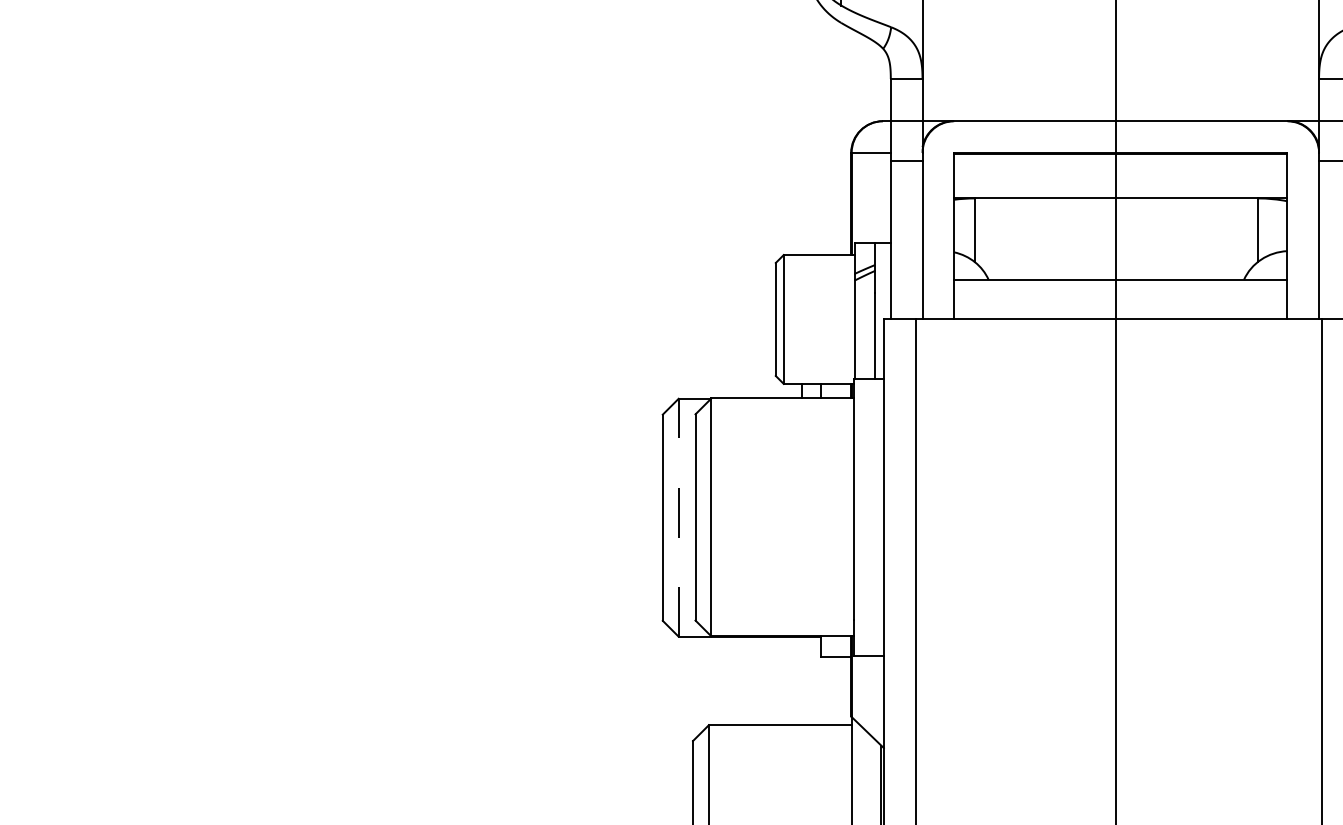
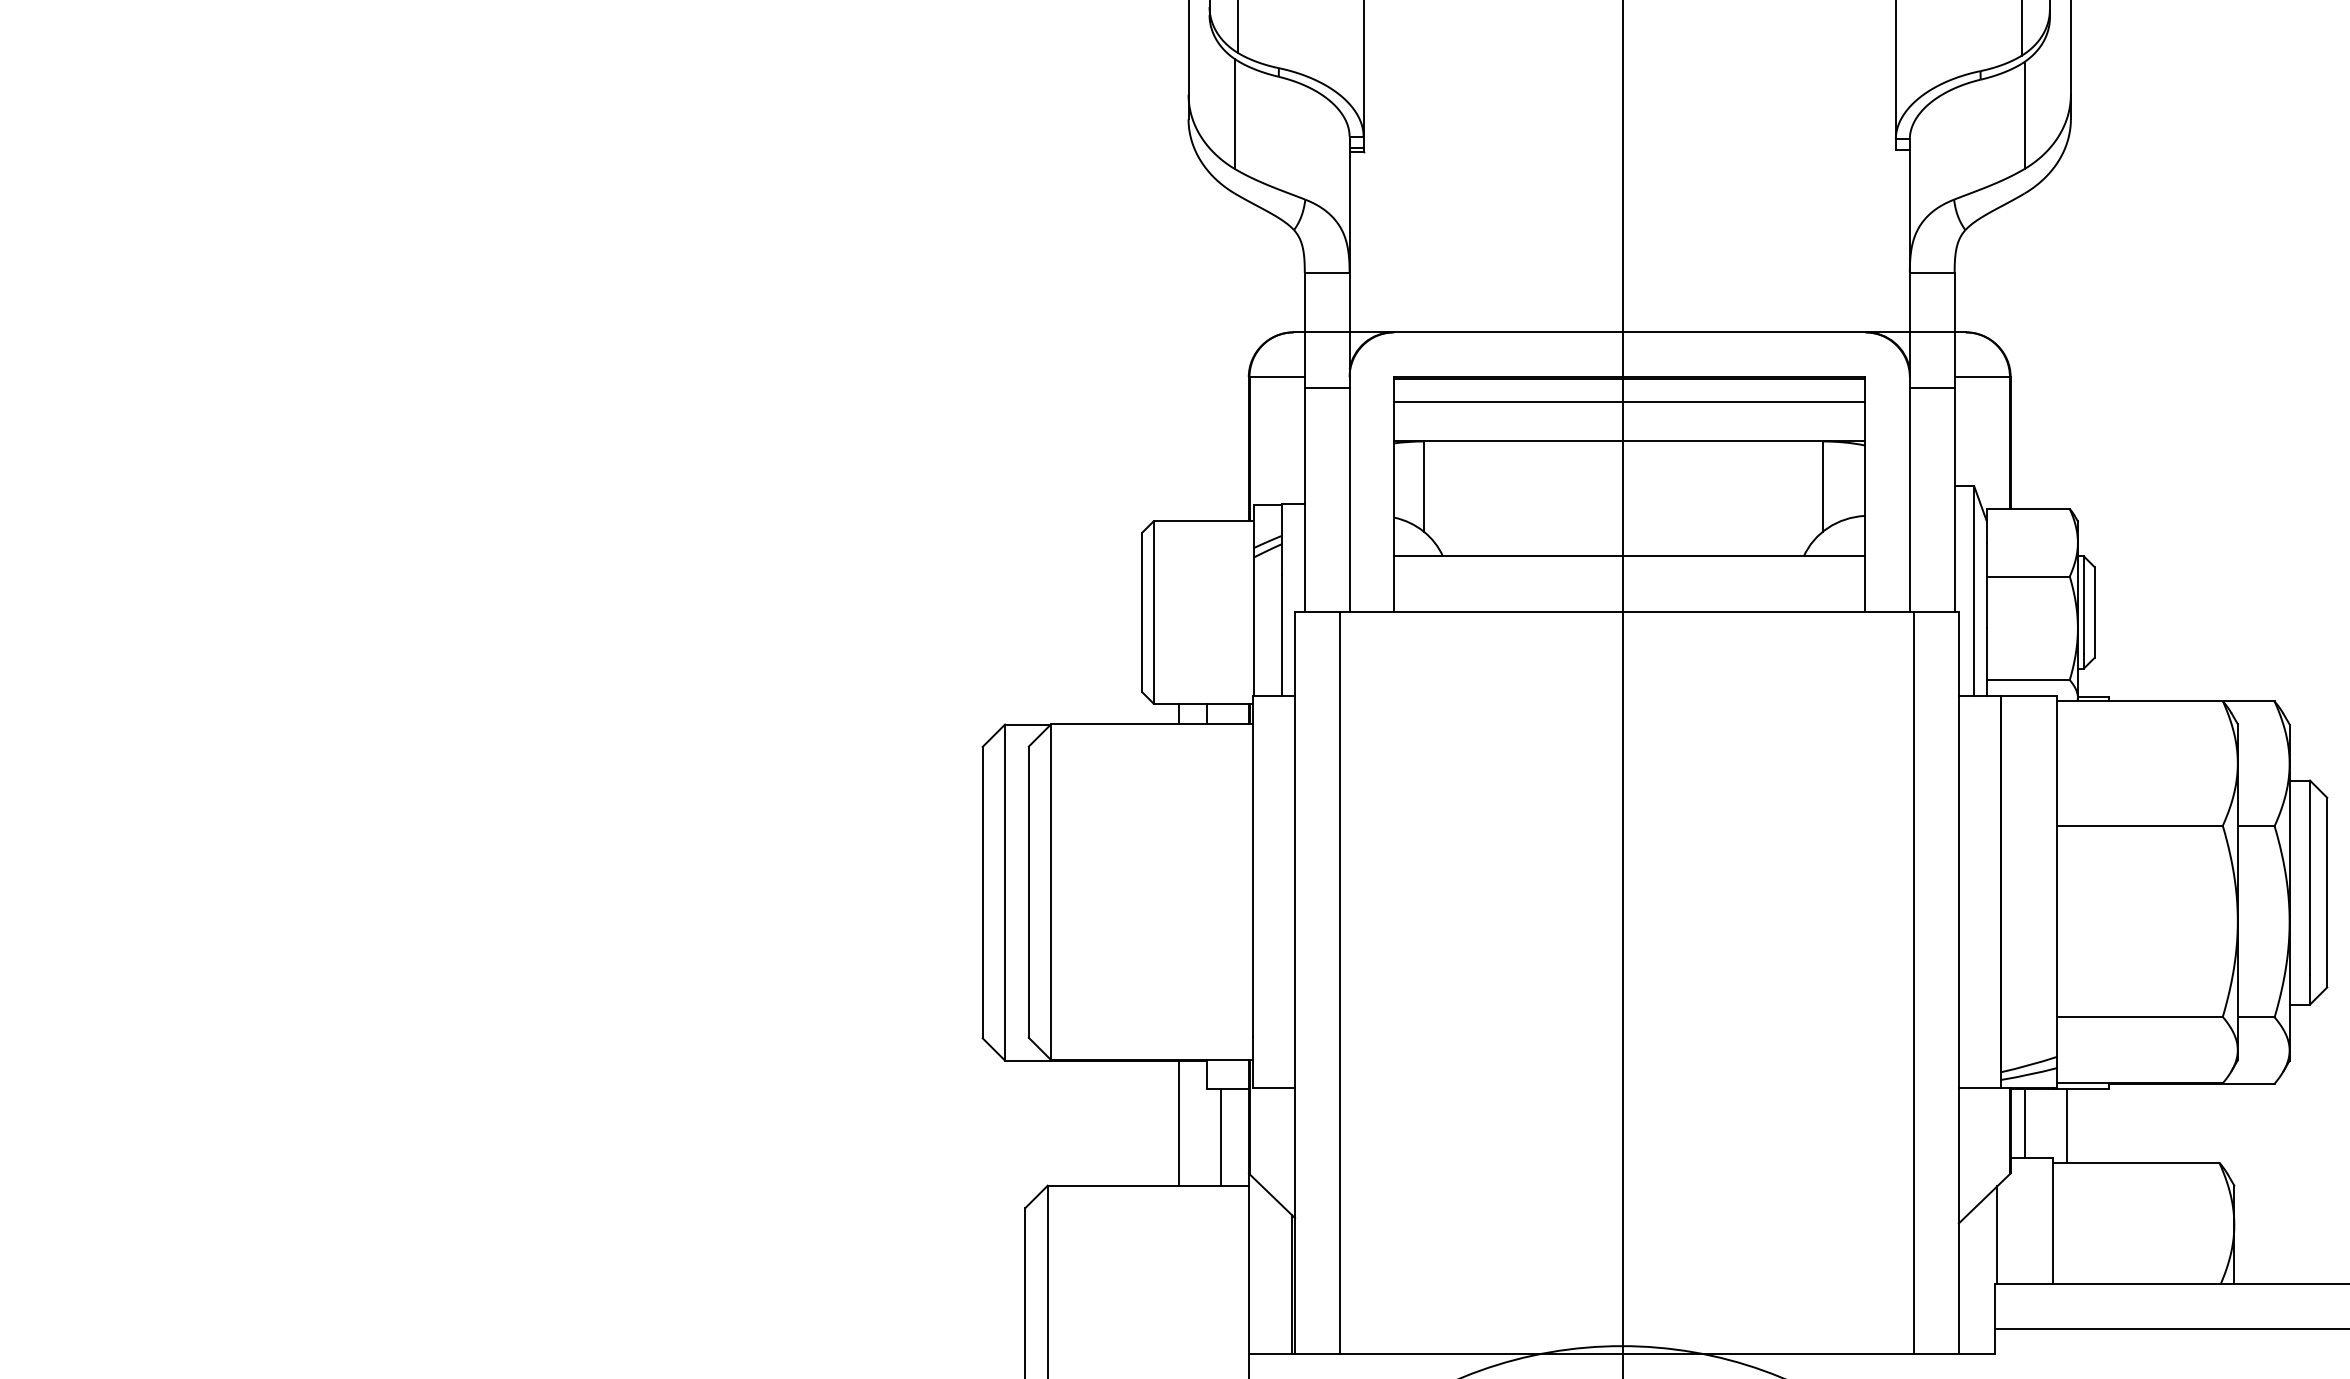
line: (1120, 170) -> (1629, 401), added
line: (678, 517) -> (1005, 892), dashed -> solid
line: (802, 680) -> (1179, 1122), added
line: (831, 690) -> (1221, 1136), added

